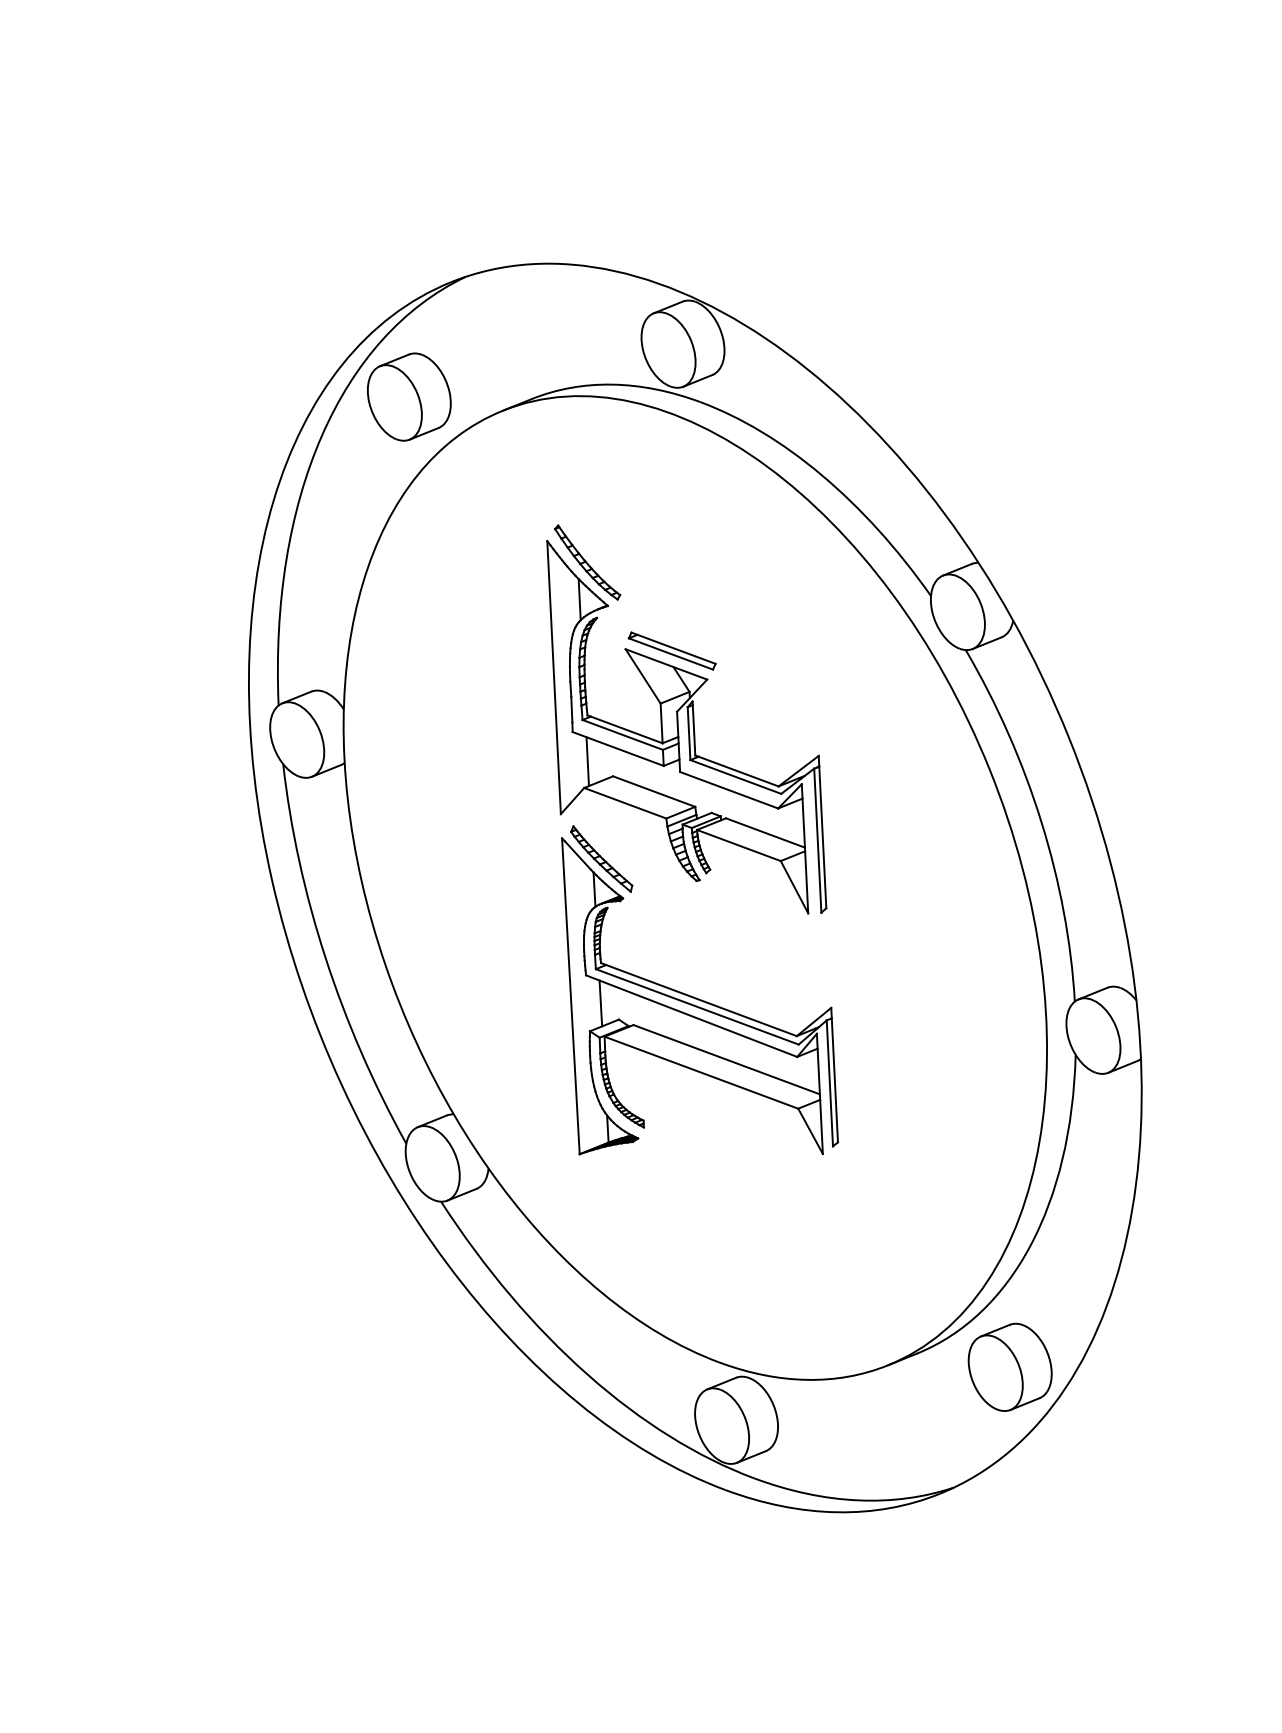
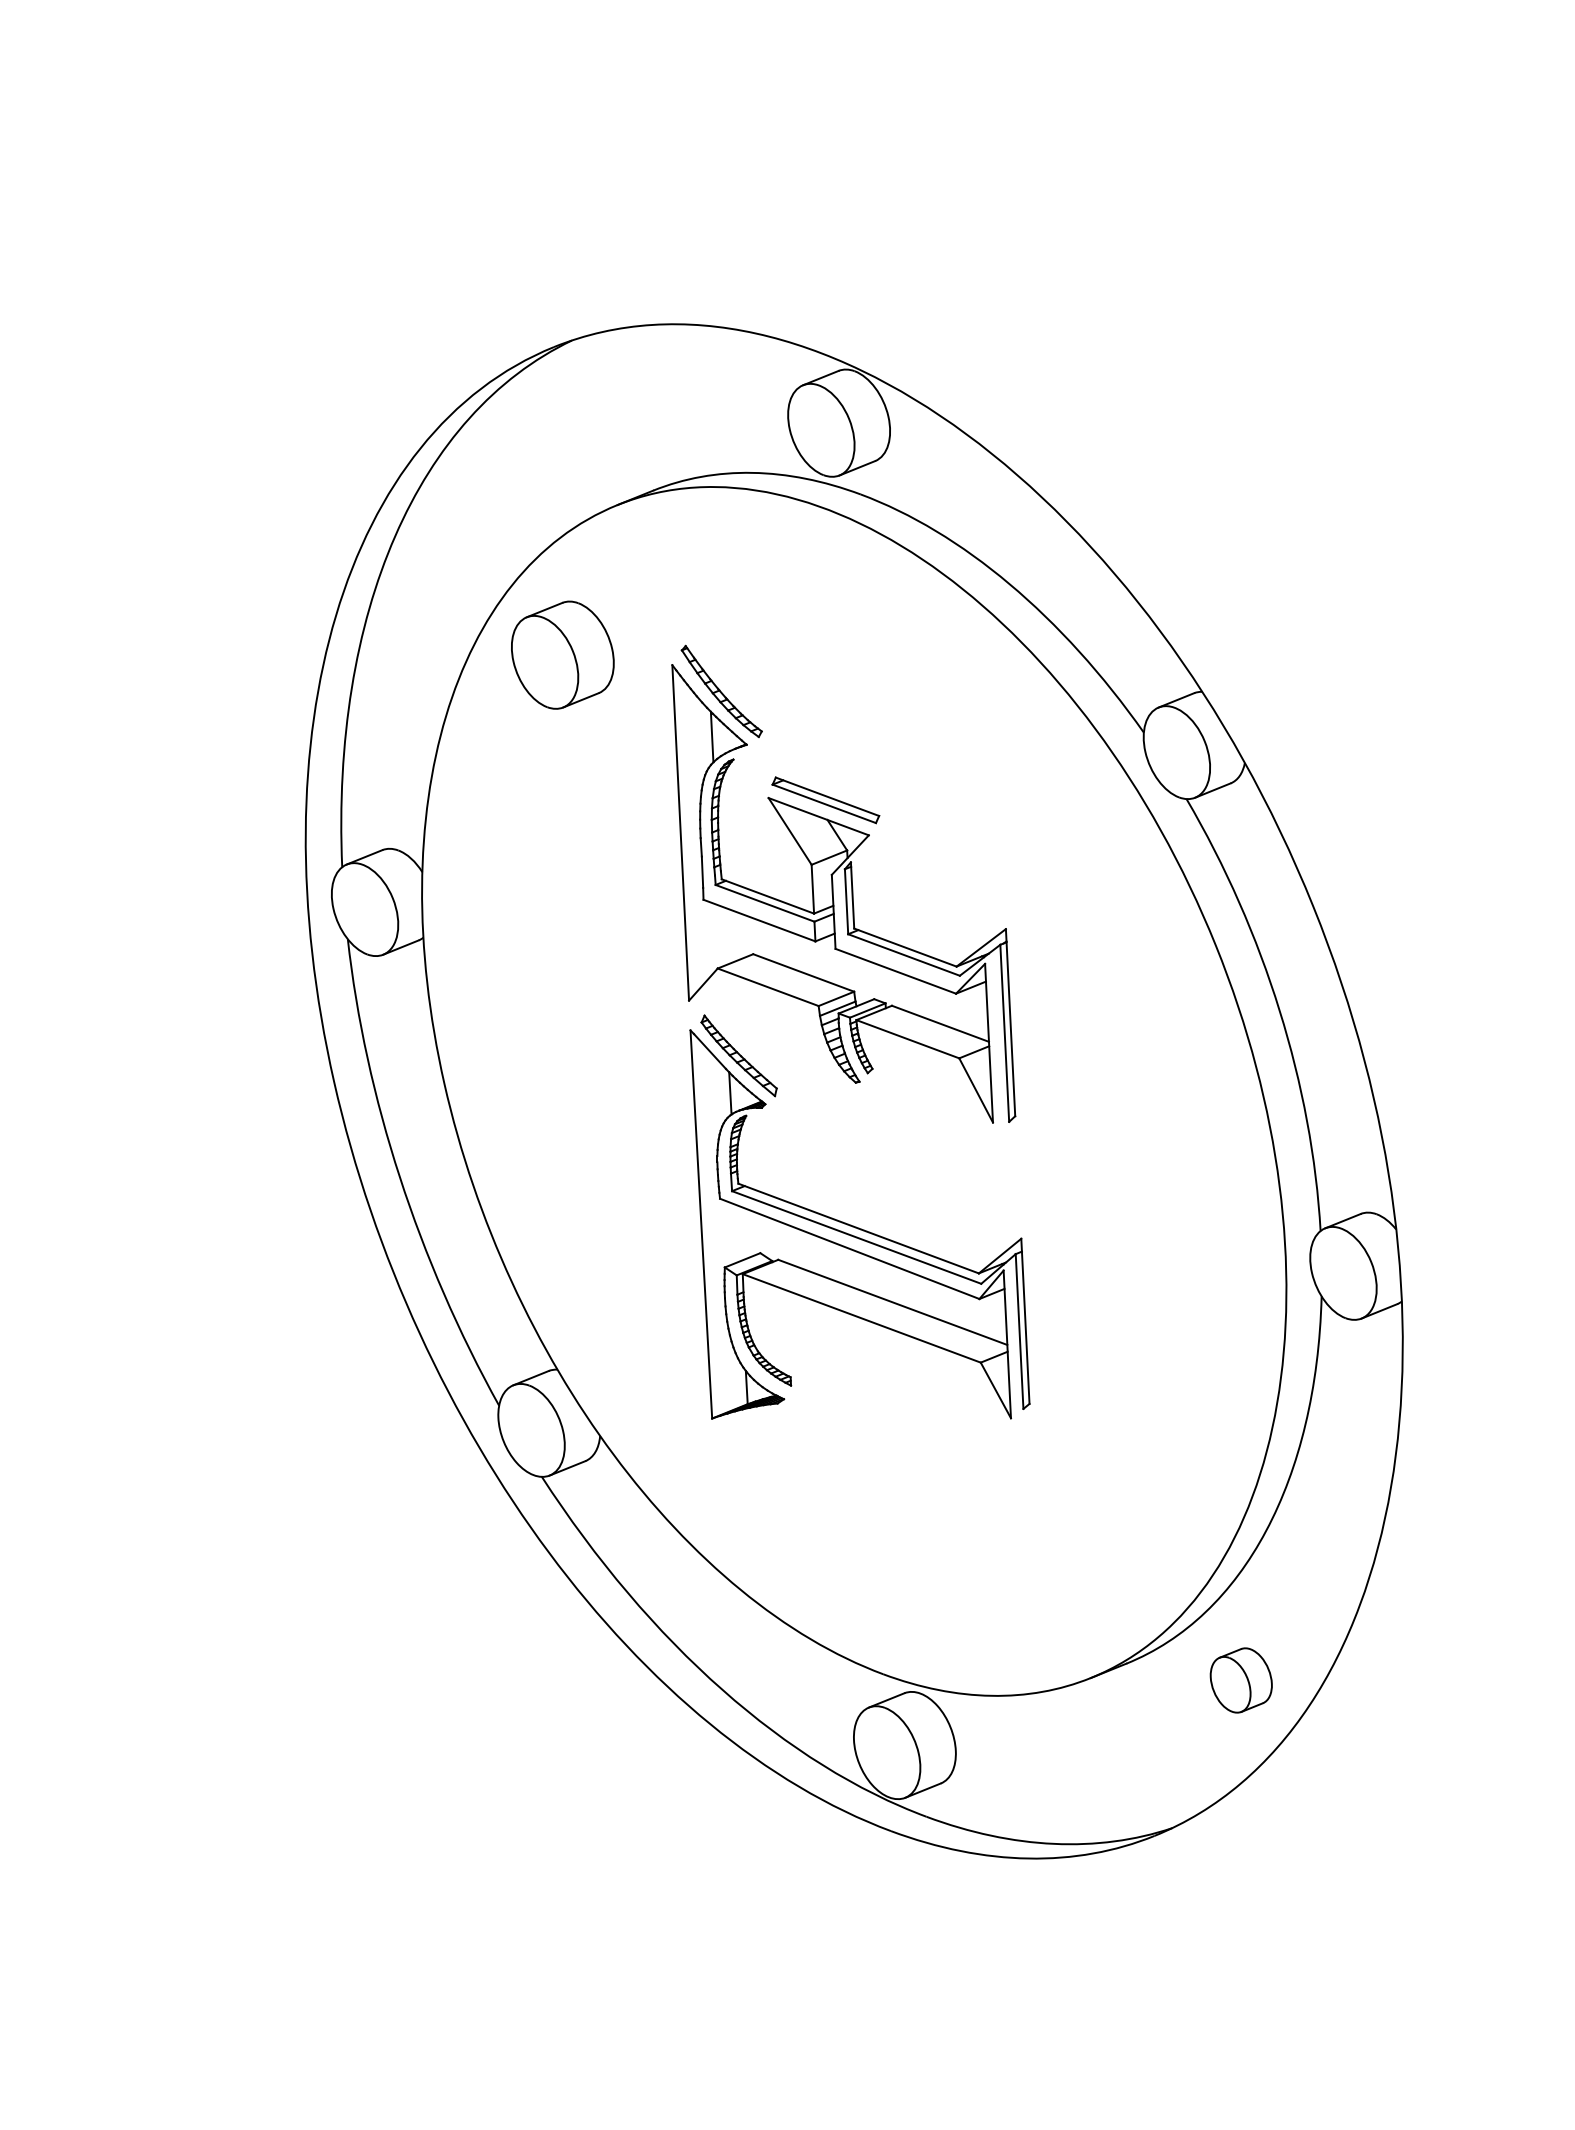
part: (409, 396) -> (562, 654), moved
line: (587, 761) -> (721, 936), removed
line: (600, 1003) -> (737, 1233), removed
part: (1010, 1367) -> (1241, 1680), size x0.6

